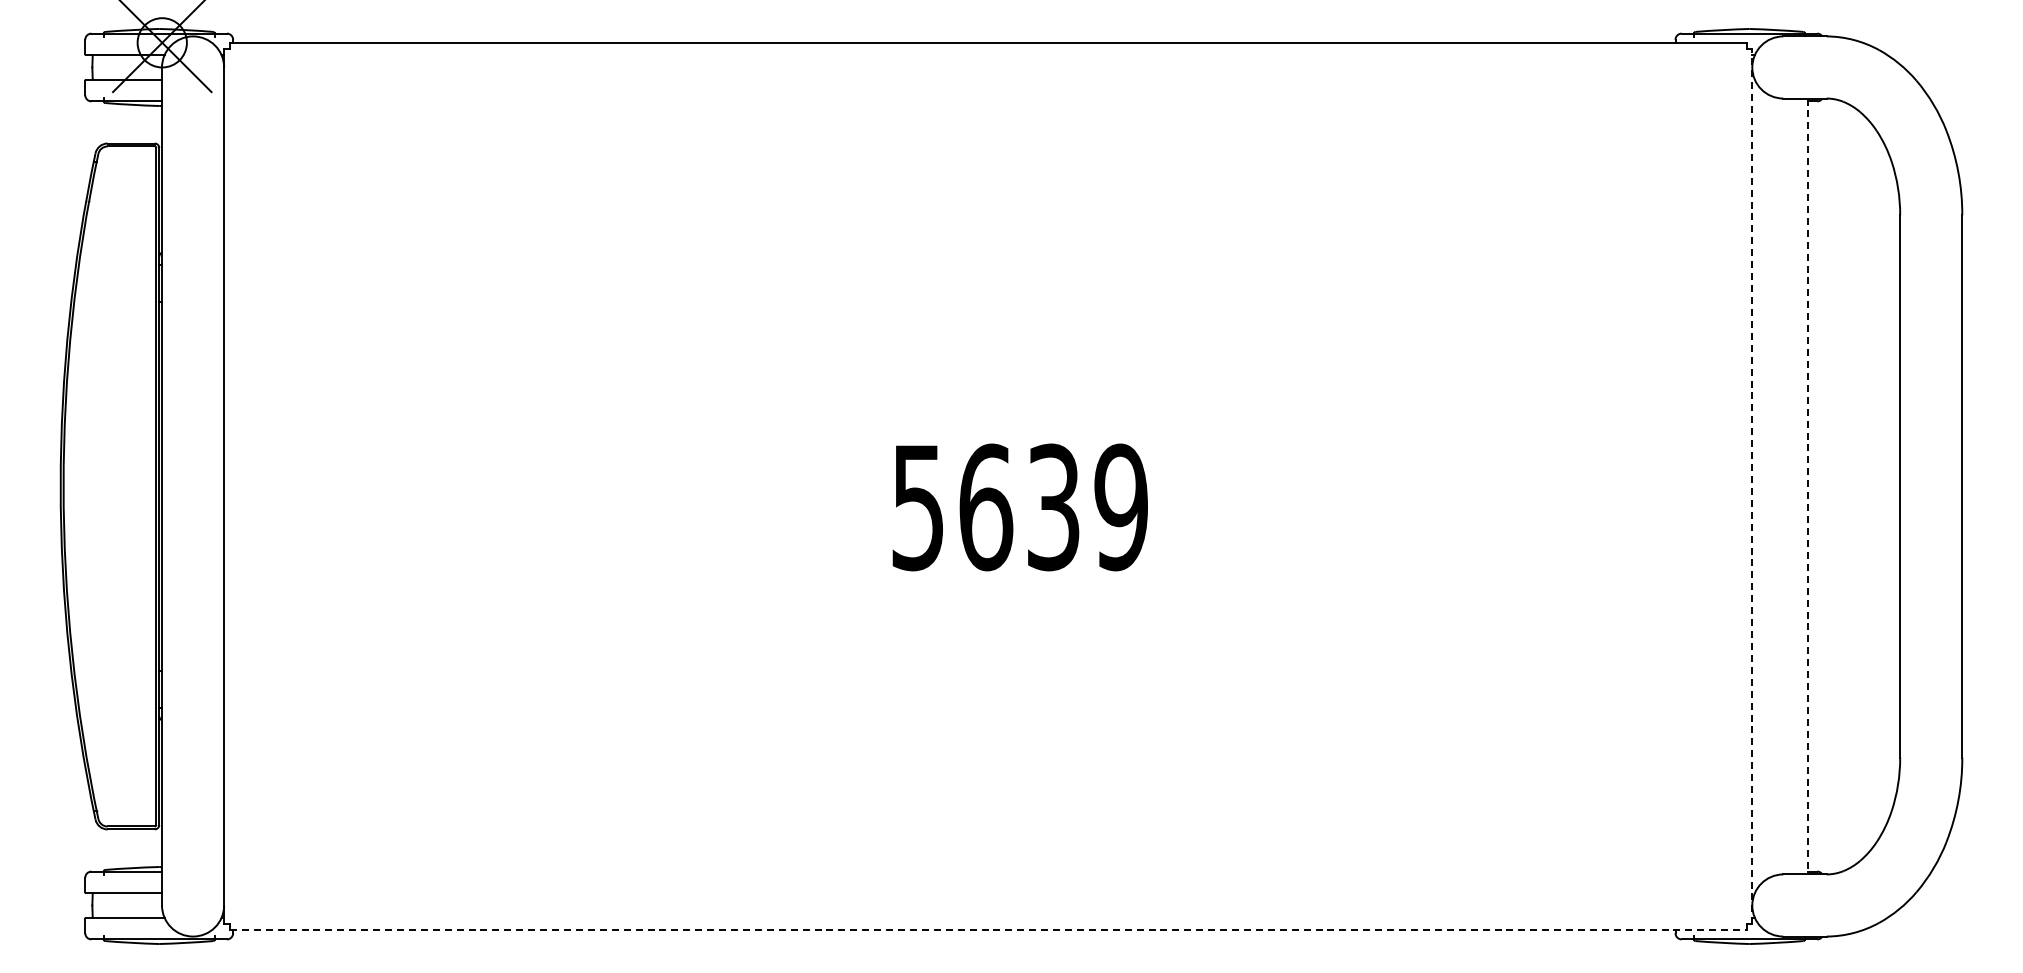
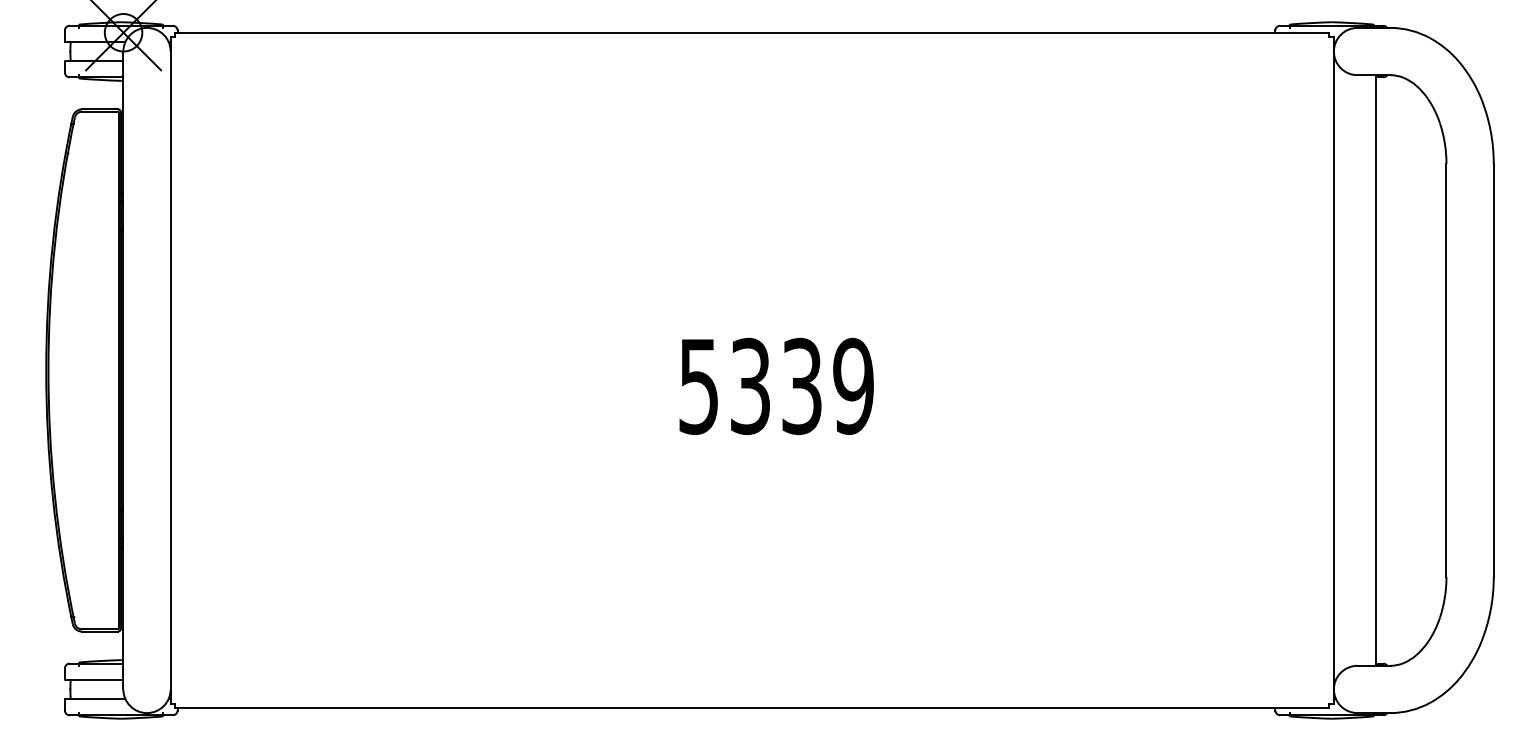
line: (1752, 486) -> (1334, 370), dashed -> solid
line: (1807, 486) -> (1375, 370), dashed -> solid
text: (986, 507) -> (750, 386), 5639 -> 5339
line: (988, 930) -> (752, 708), dashed -> solid

